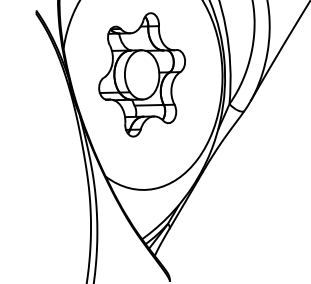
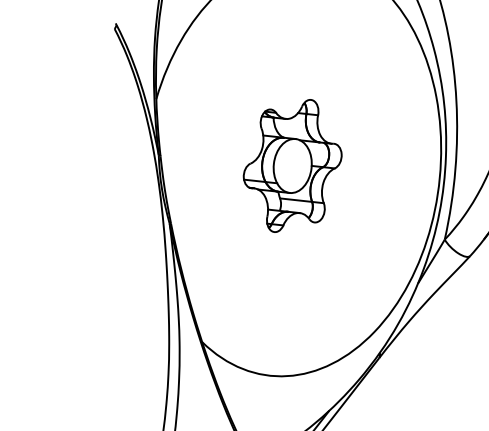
part: (141, 74) -> (291, 165), size x0.6

